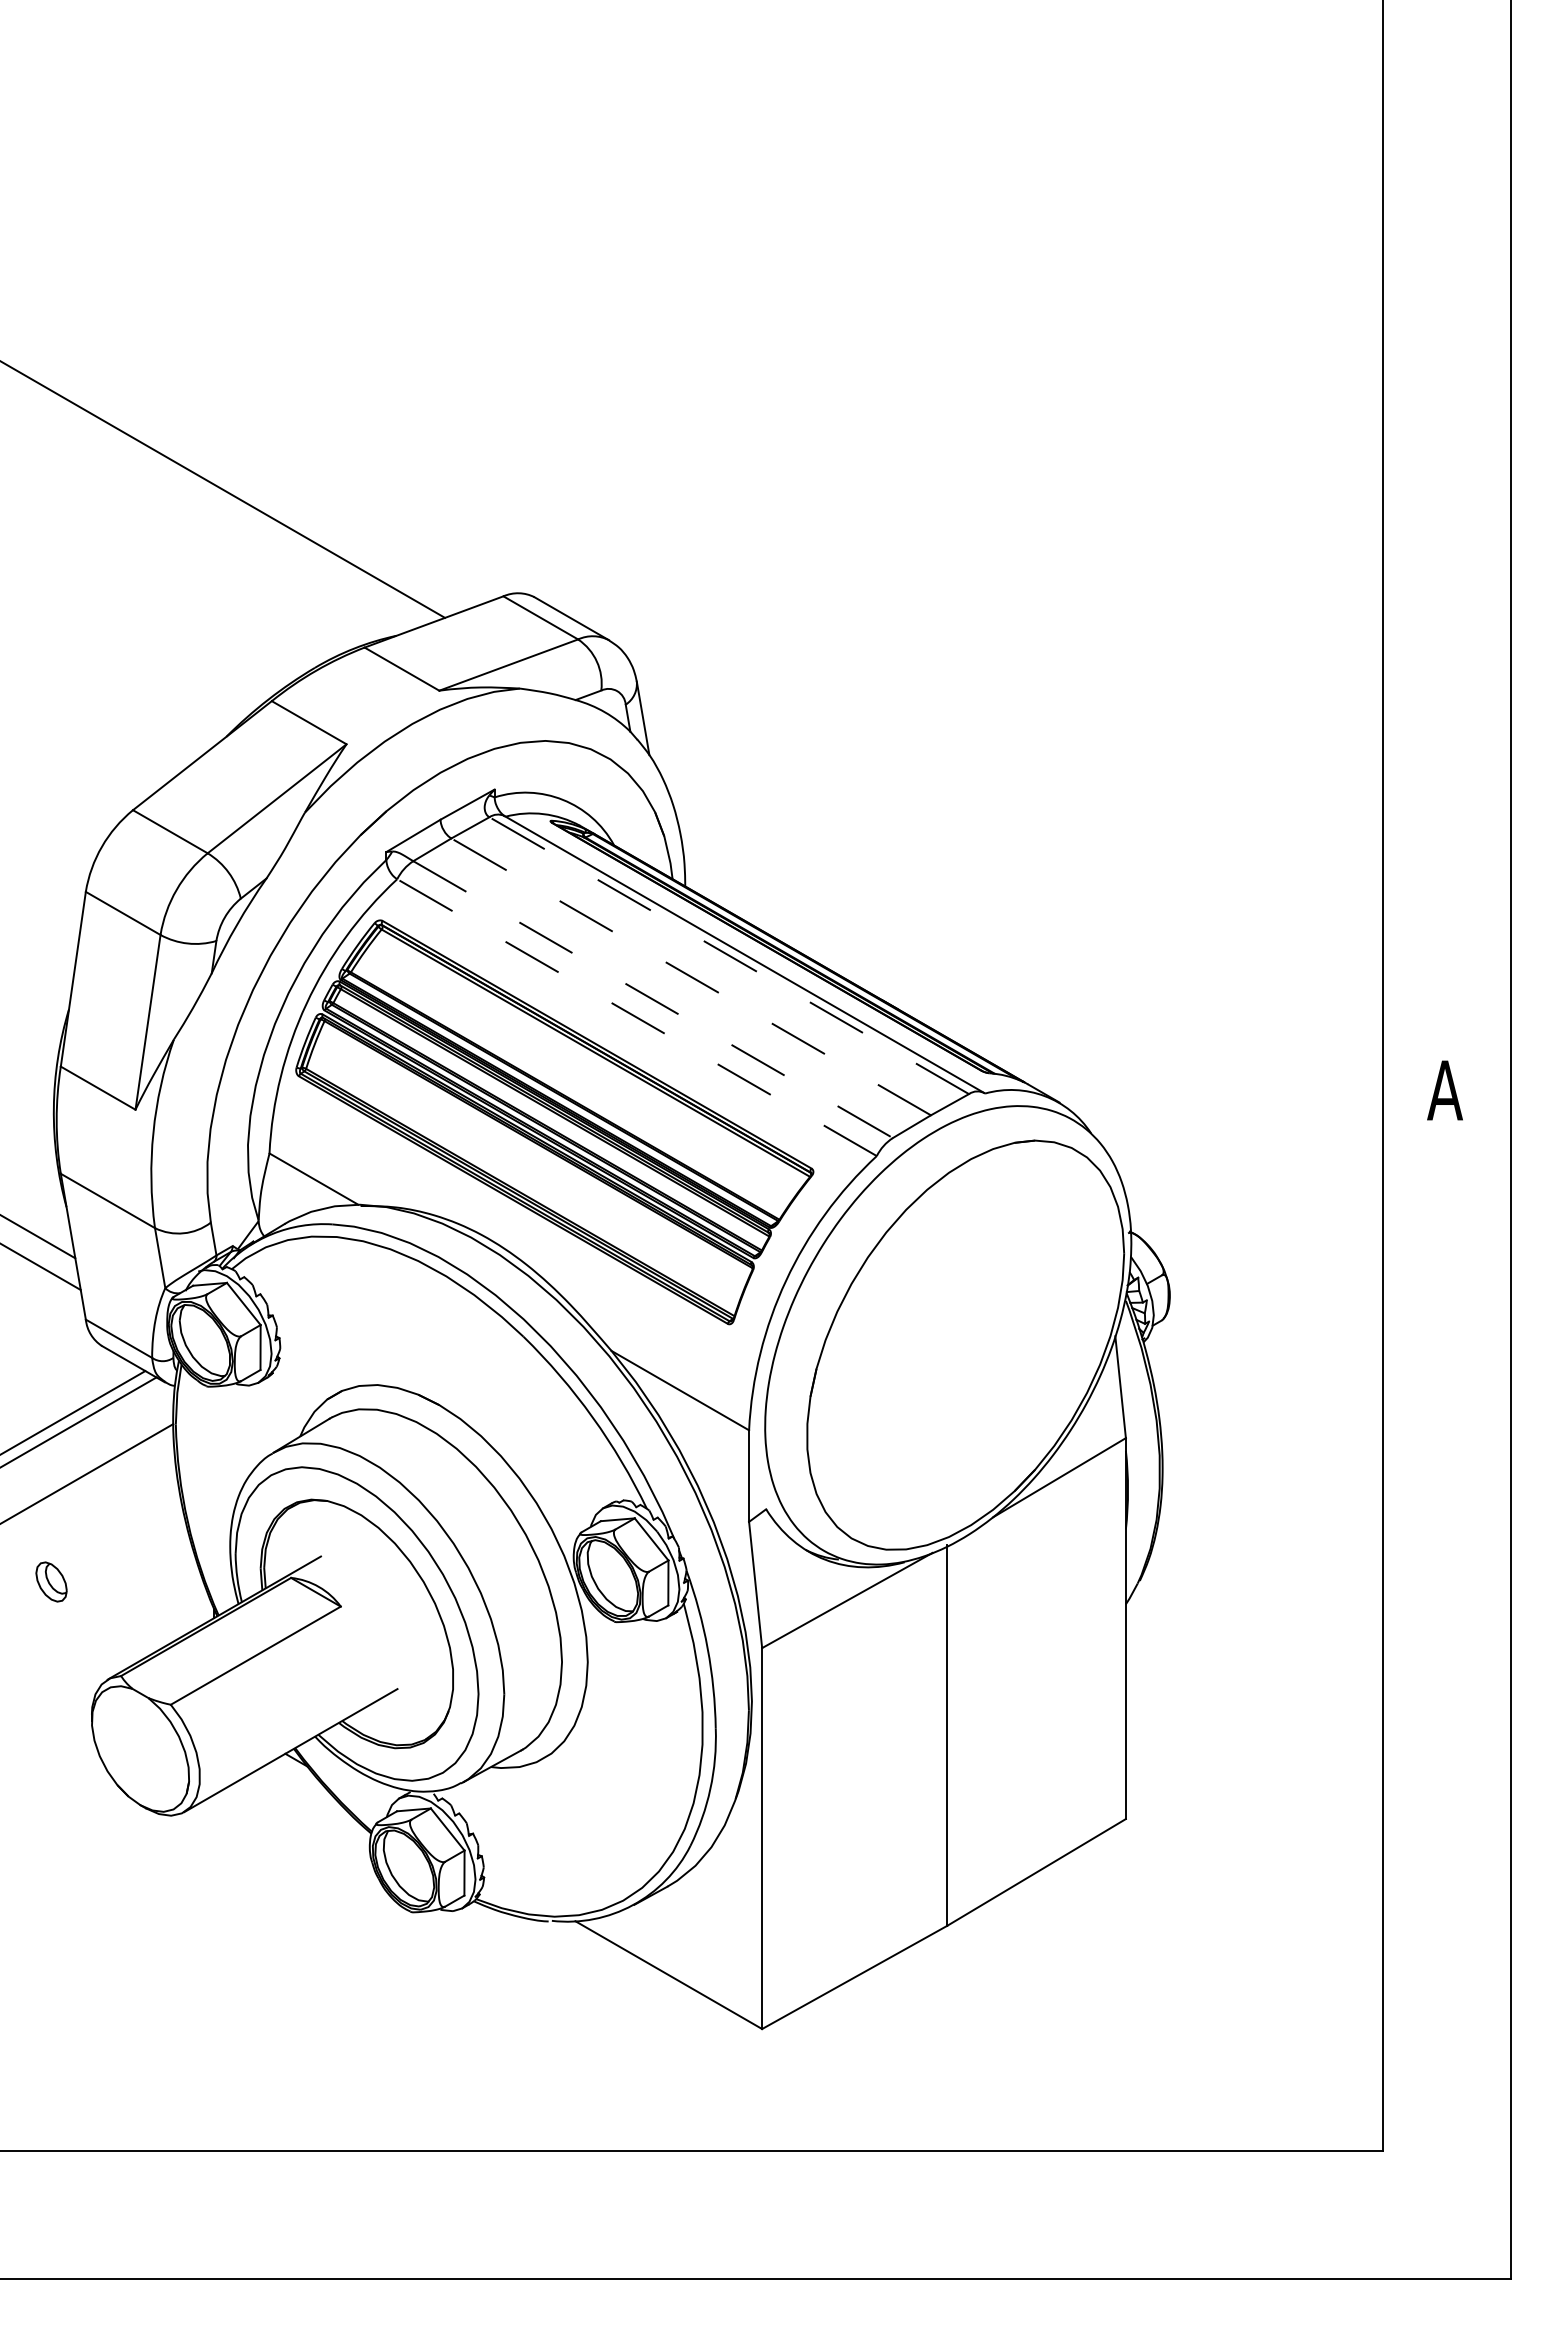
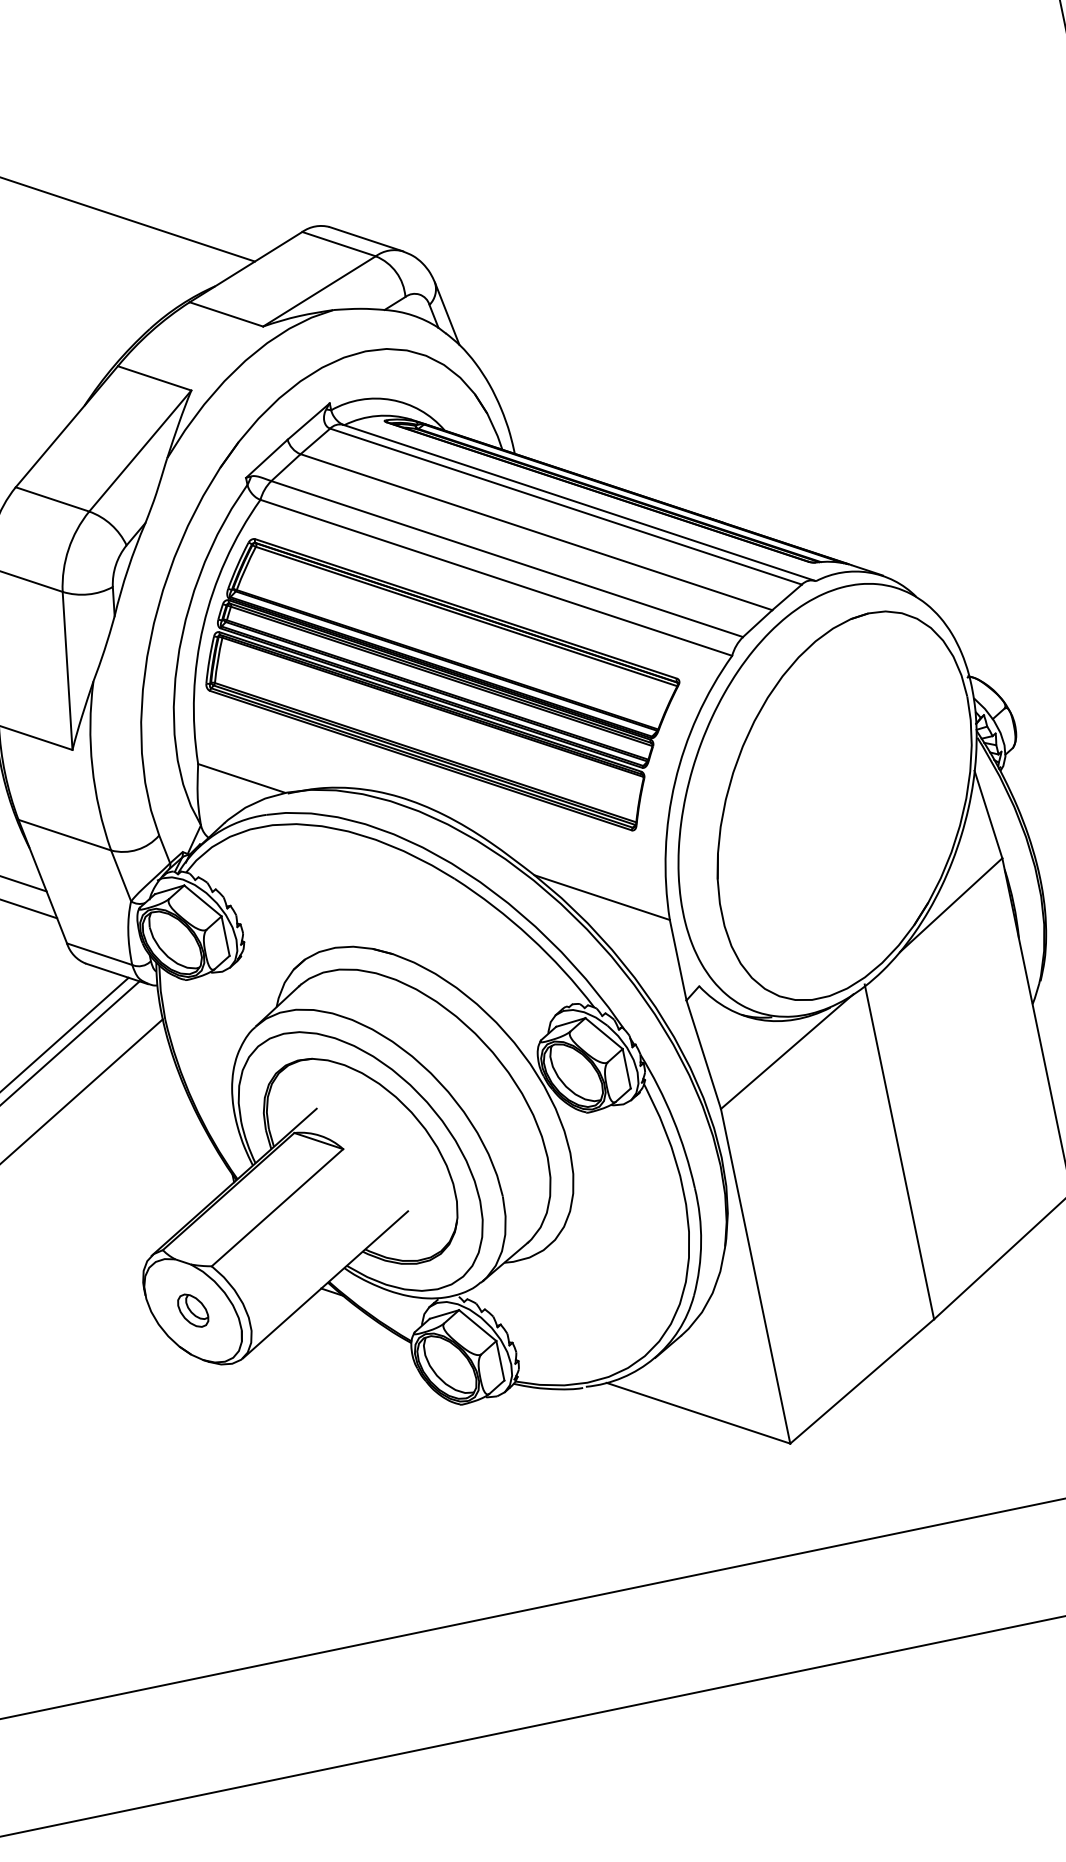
line: (729, 955) -> (566, 506), dashed -> solid
line: (691, 976) -> (536, 531), dashed -> solid
line: (653, 999) -> (507, 558), dashed -> solid
line: (637, 1017) -> (496, 577), dashed -> solid
part: (51, 1581) -> (193, 1310), moved

